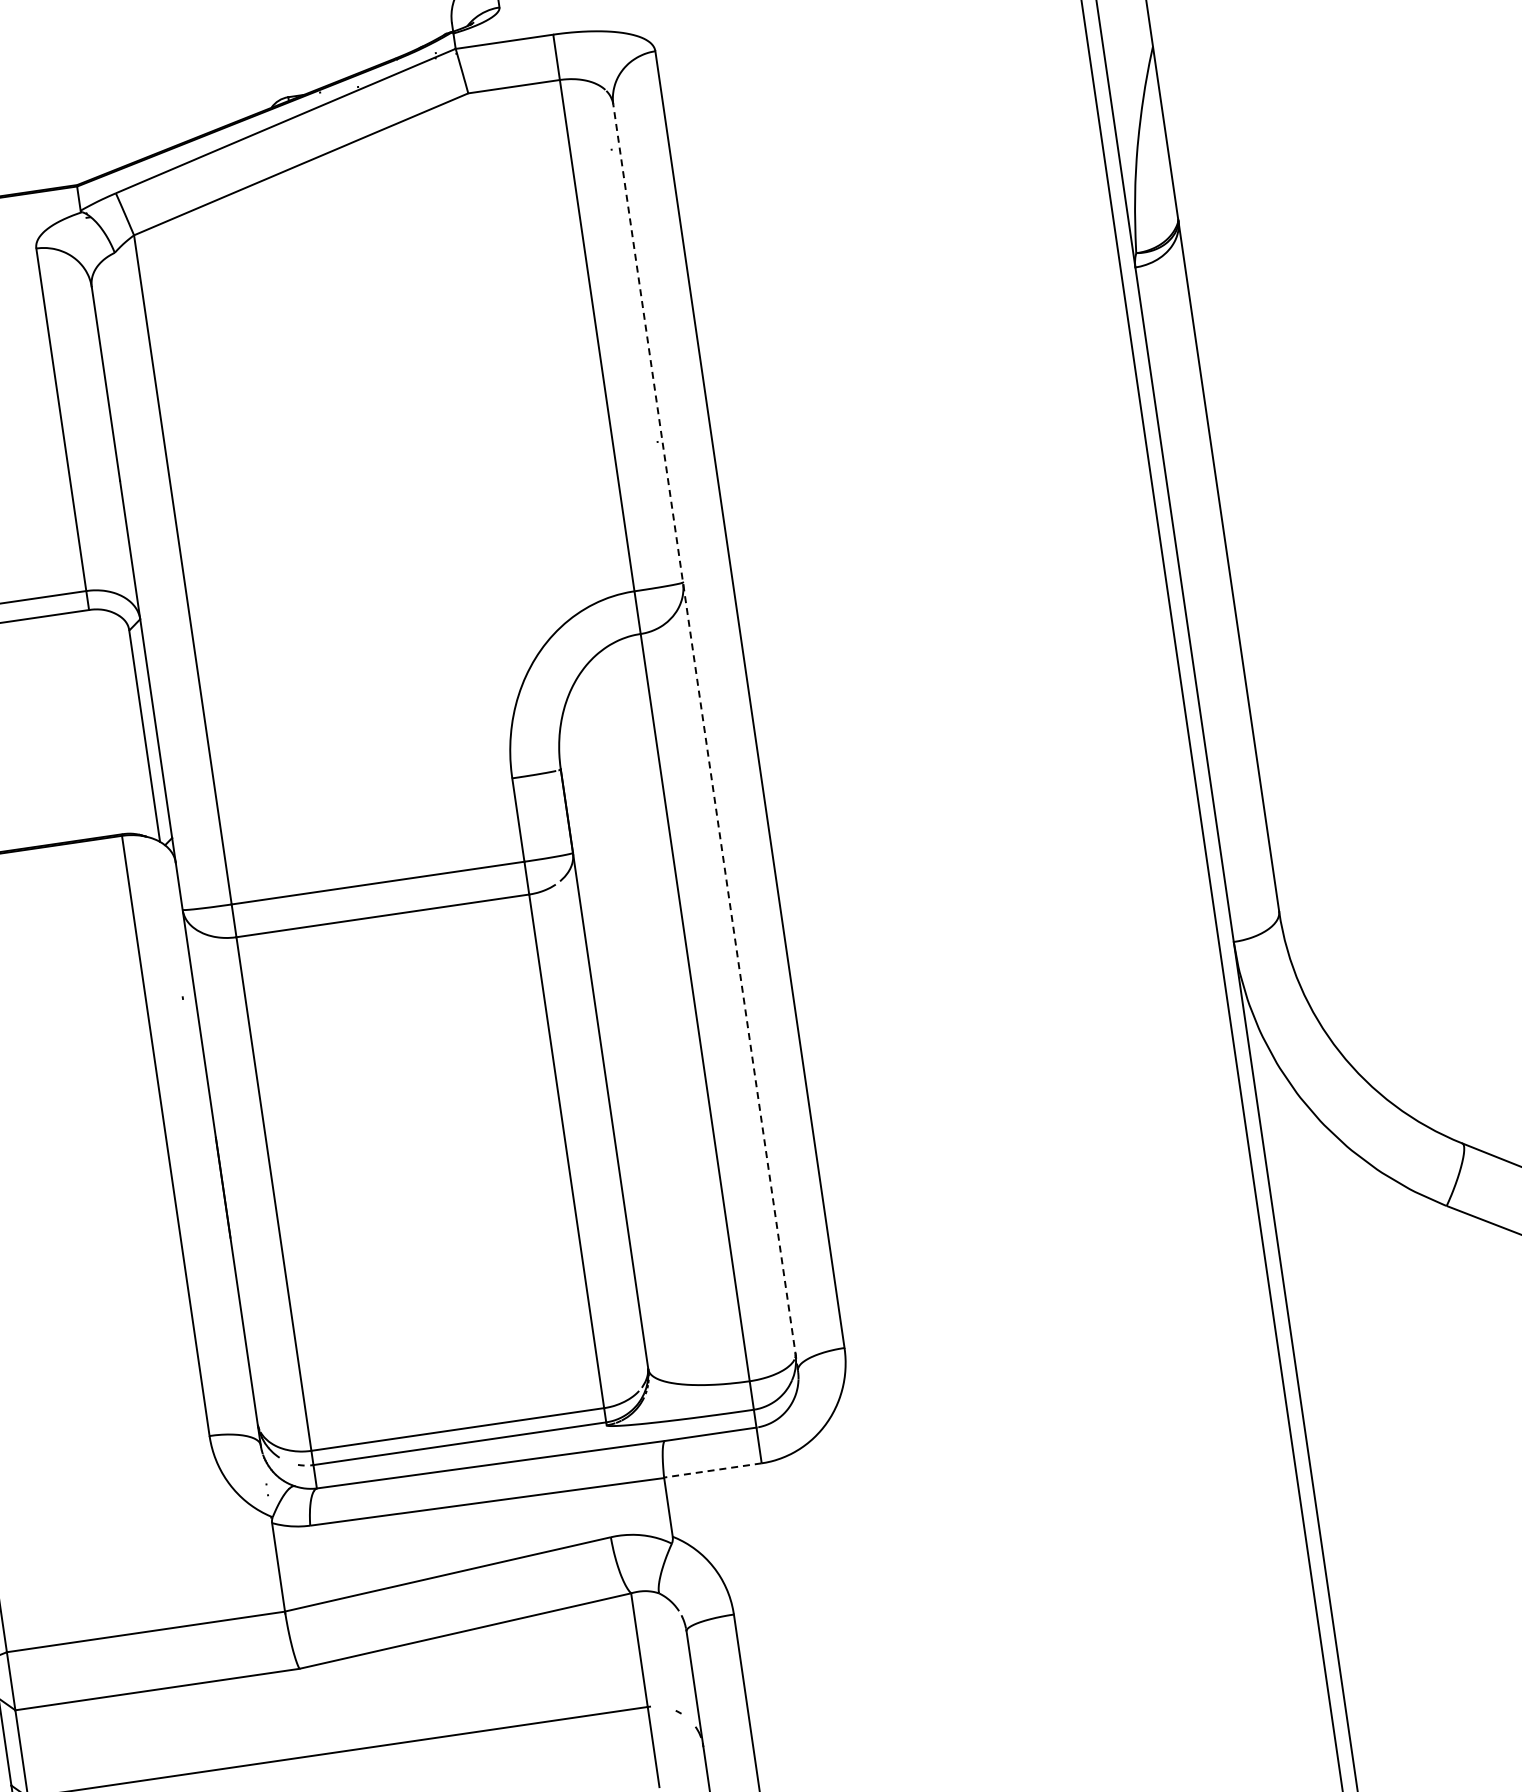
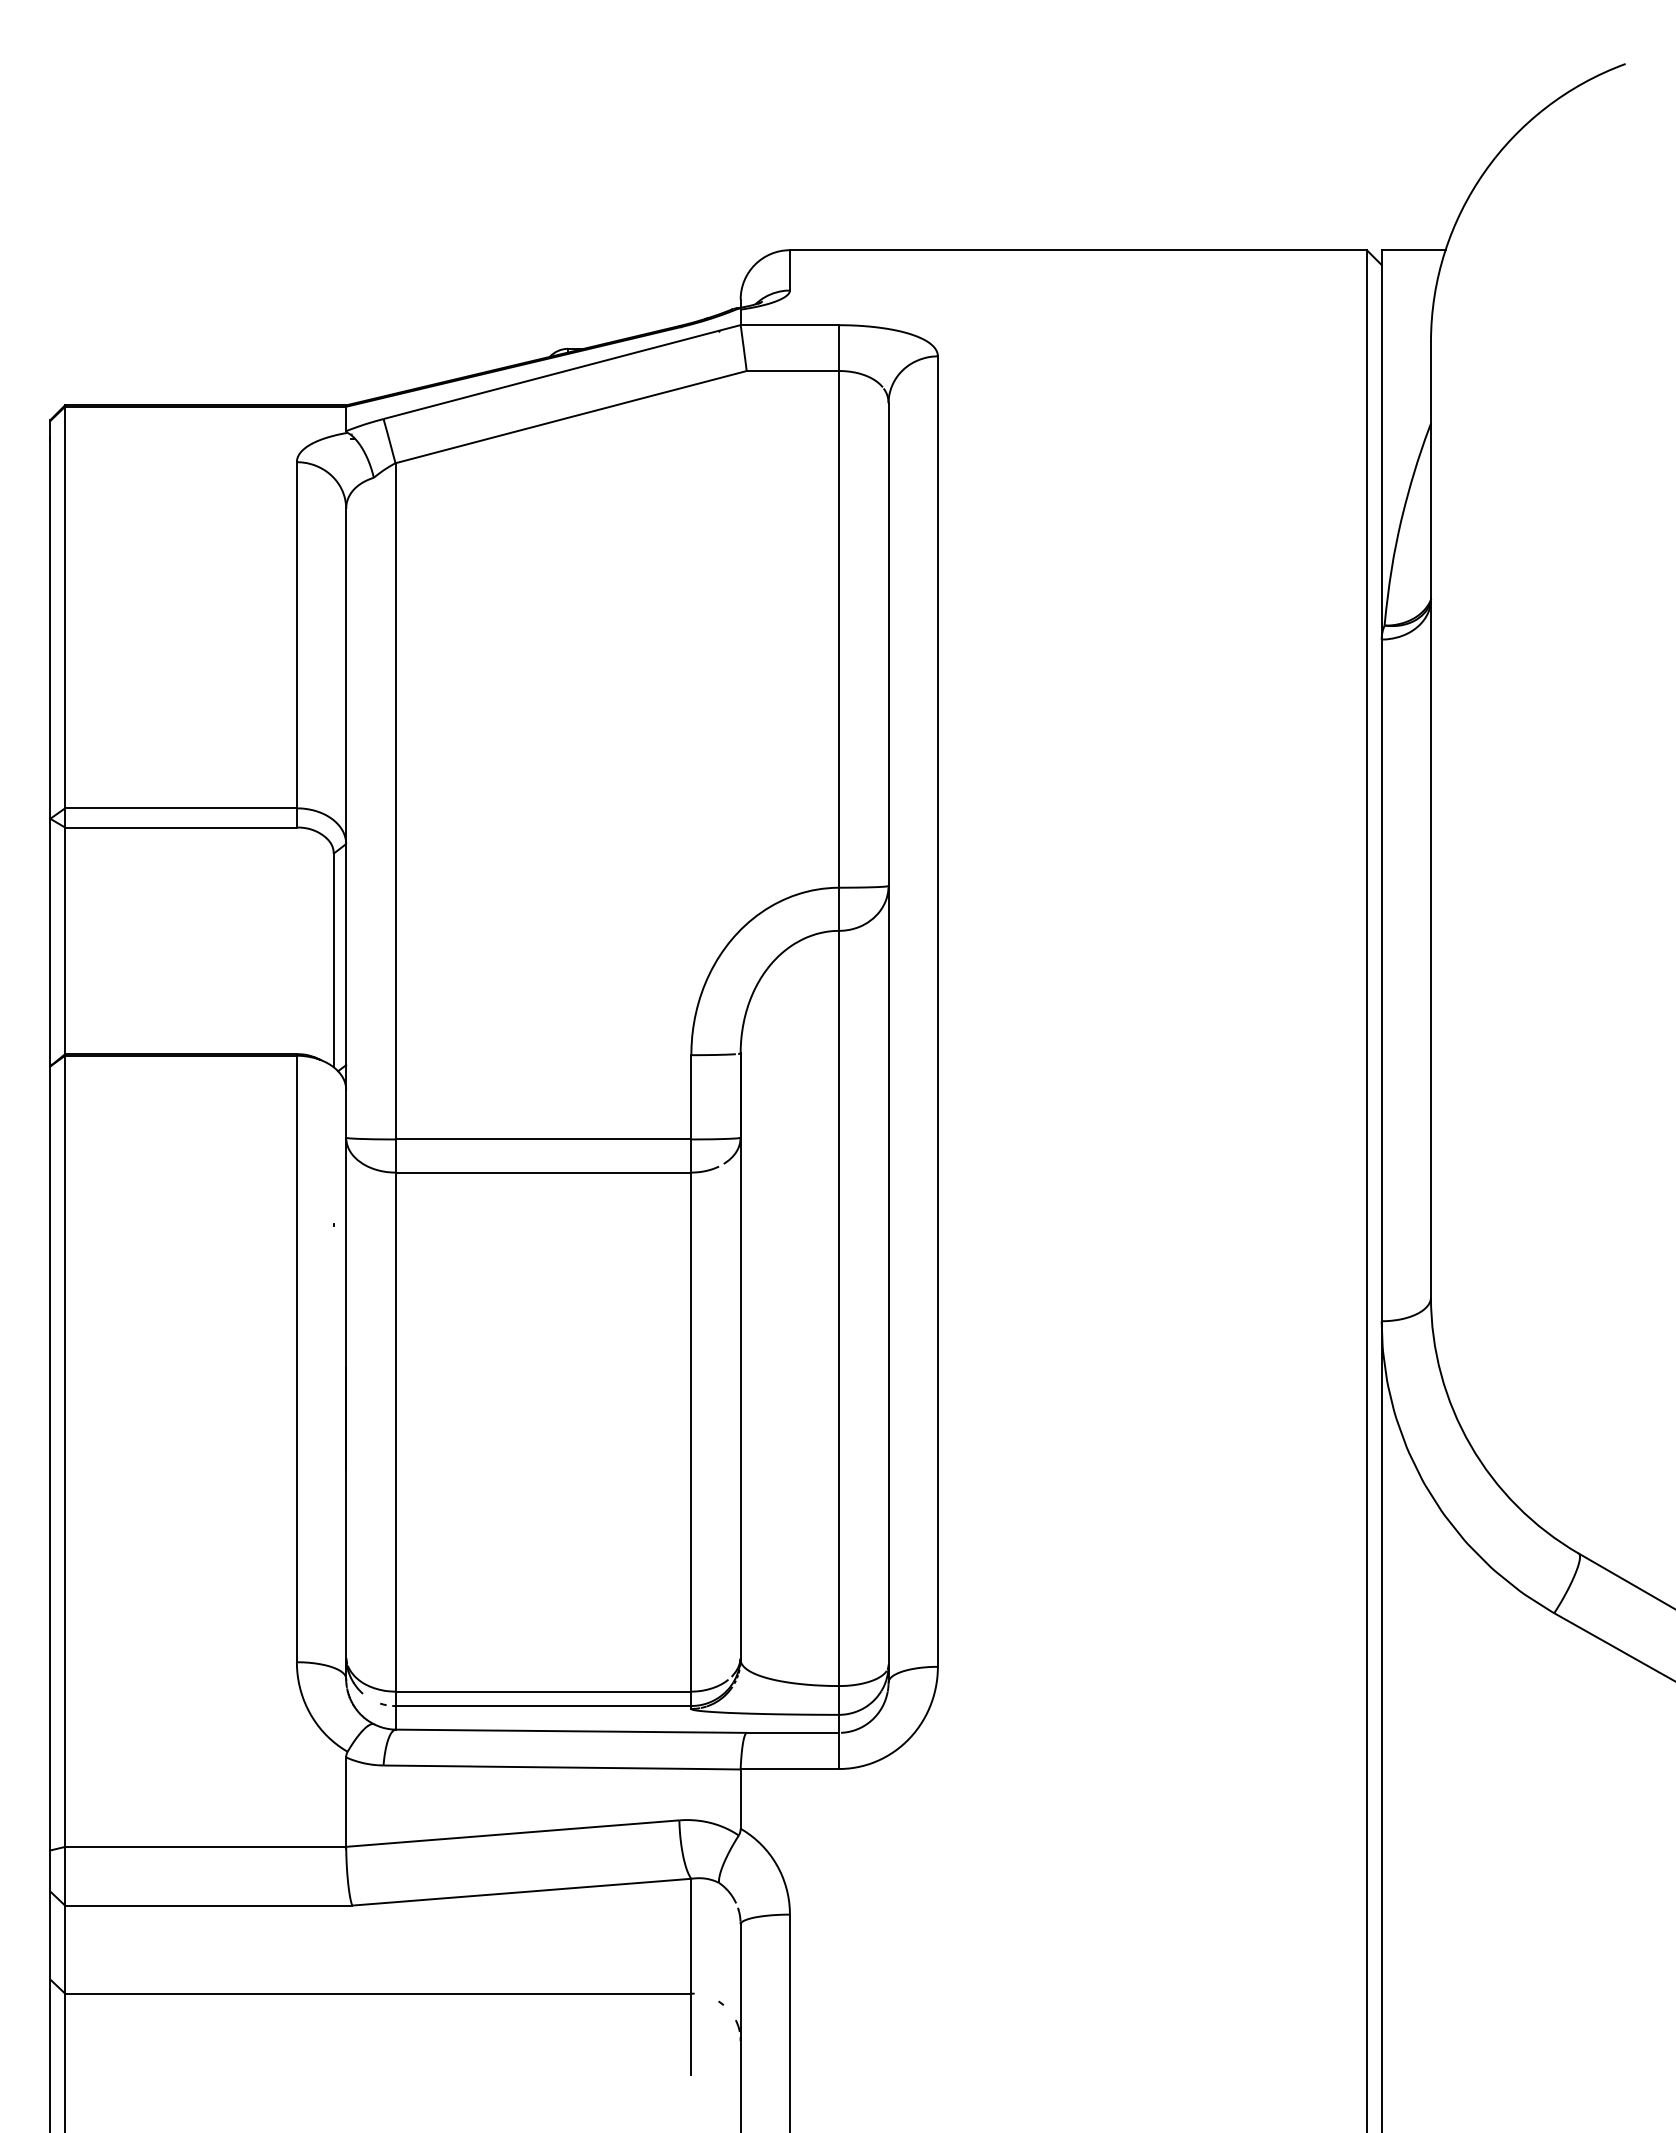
line: (705, 737) -> (888, 1042), dashed -> solid
line: (712, 1470) -> (789, 1768), dashed -> solid

